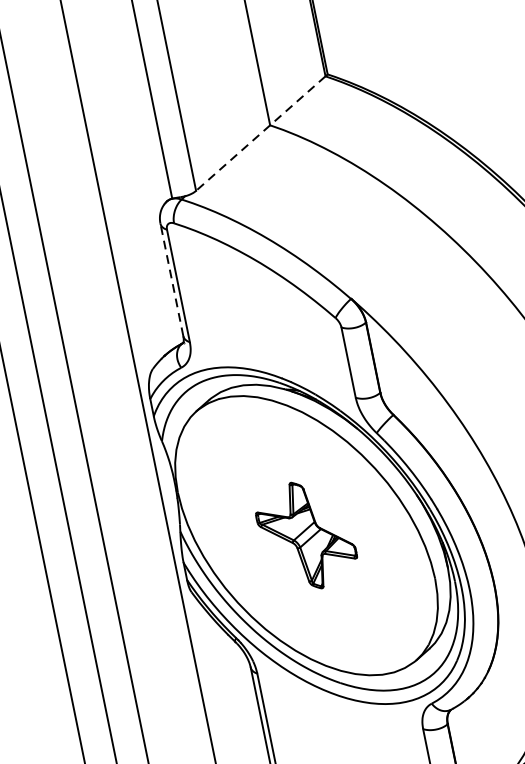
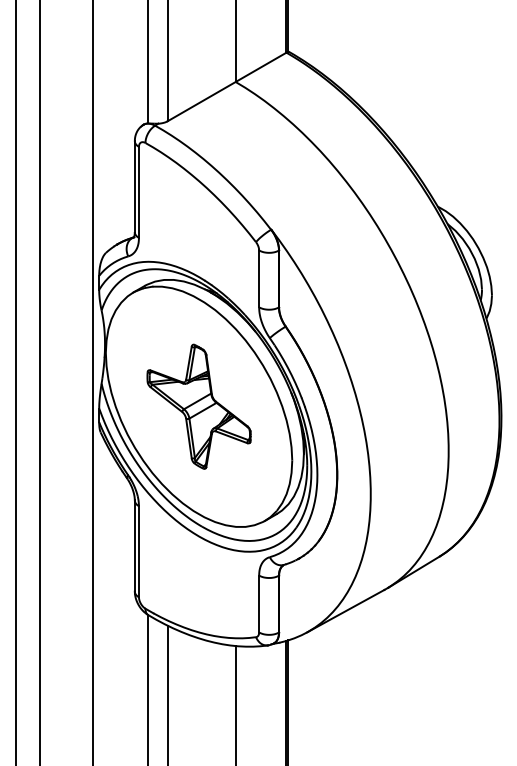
line: (261, 132) -> (227, 86), dashed -> solid
line: (171, 279) -> (134, 186), dashed -> solid
part: (305, 535) -> (198, 406), size x1.43

